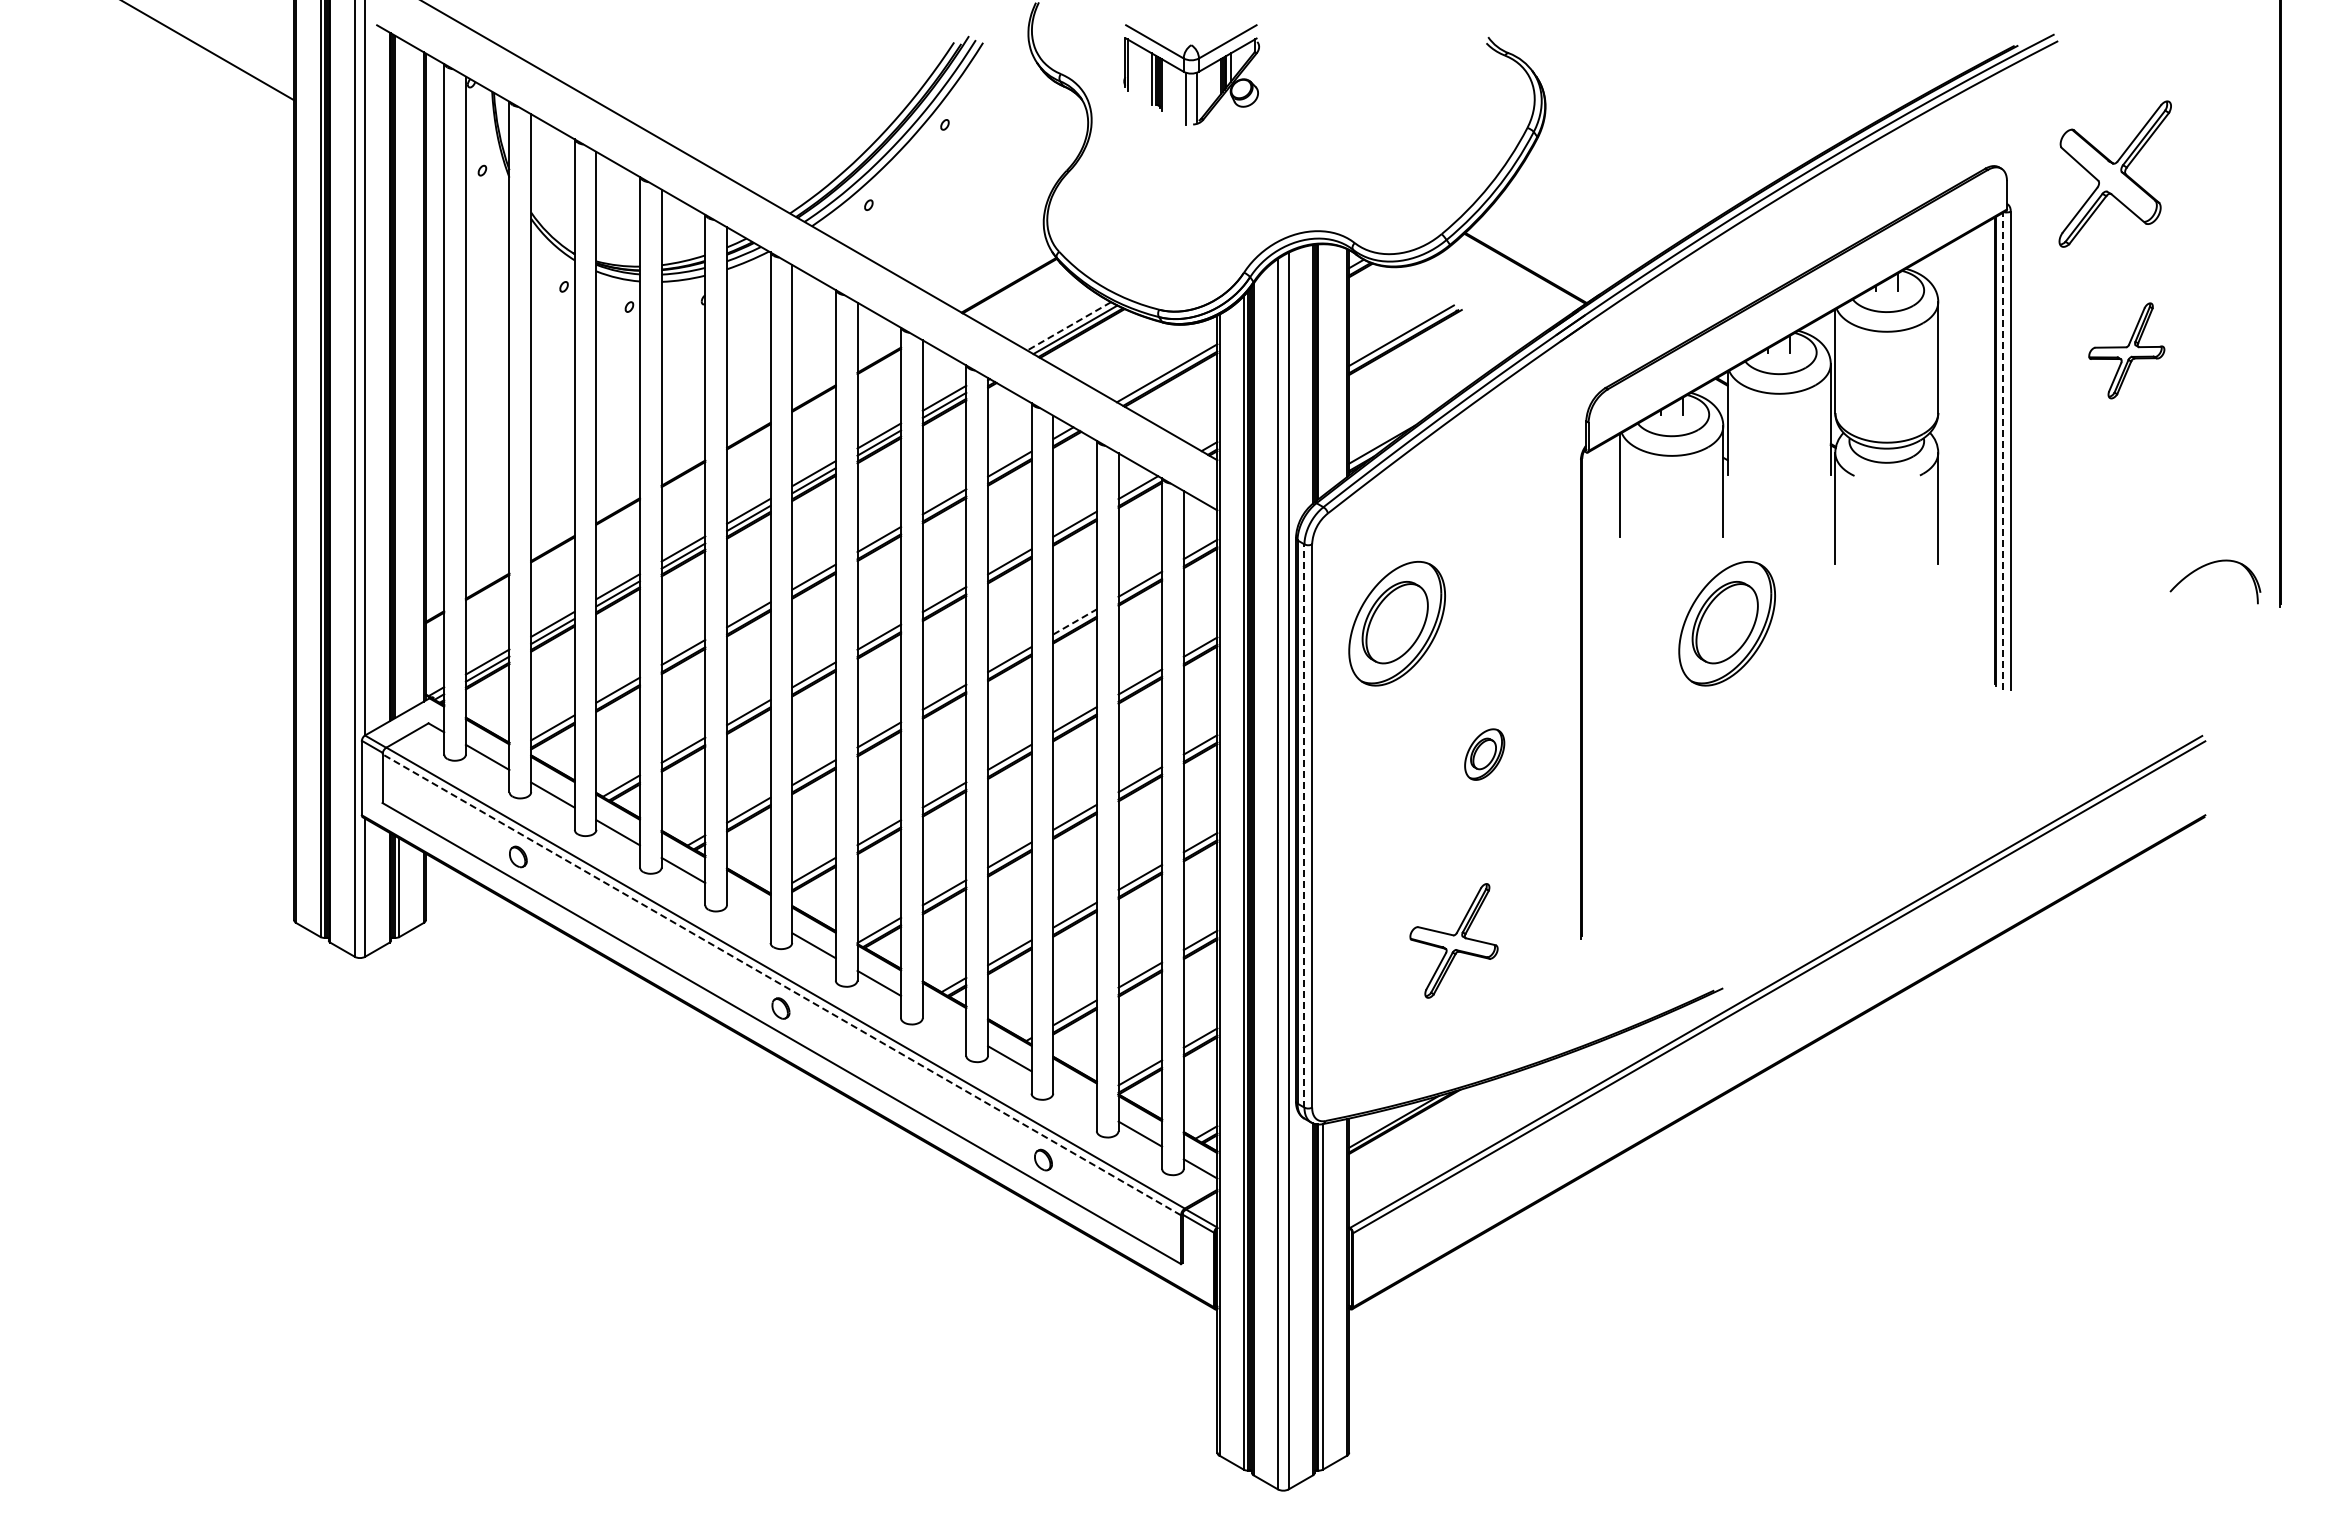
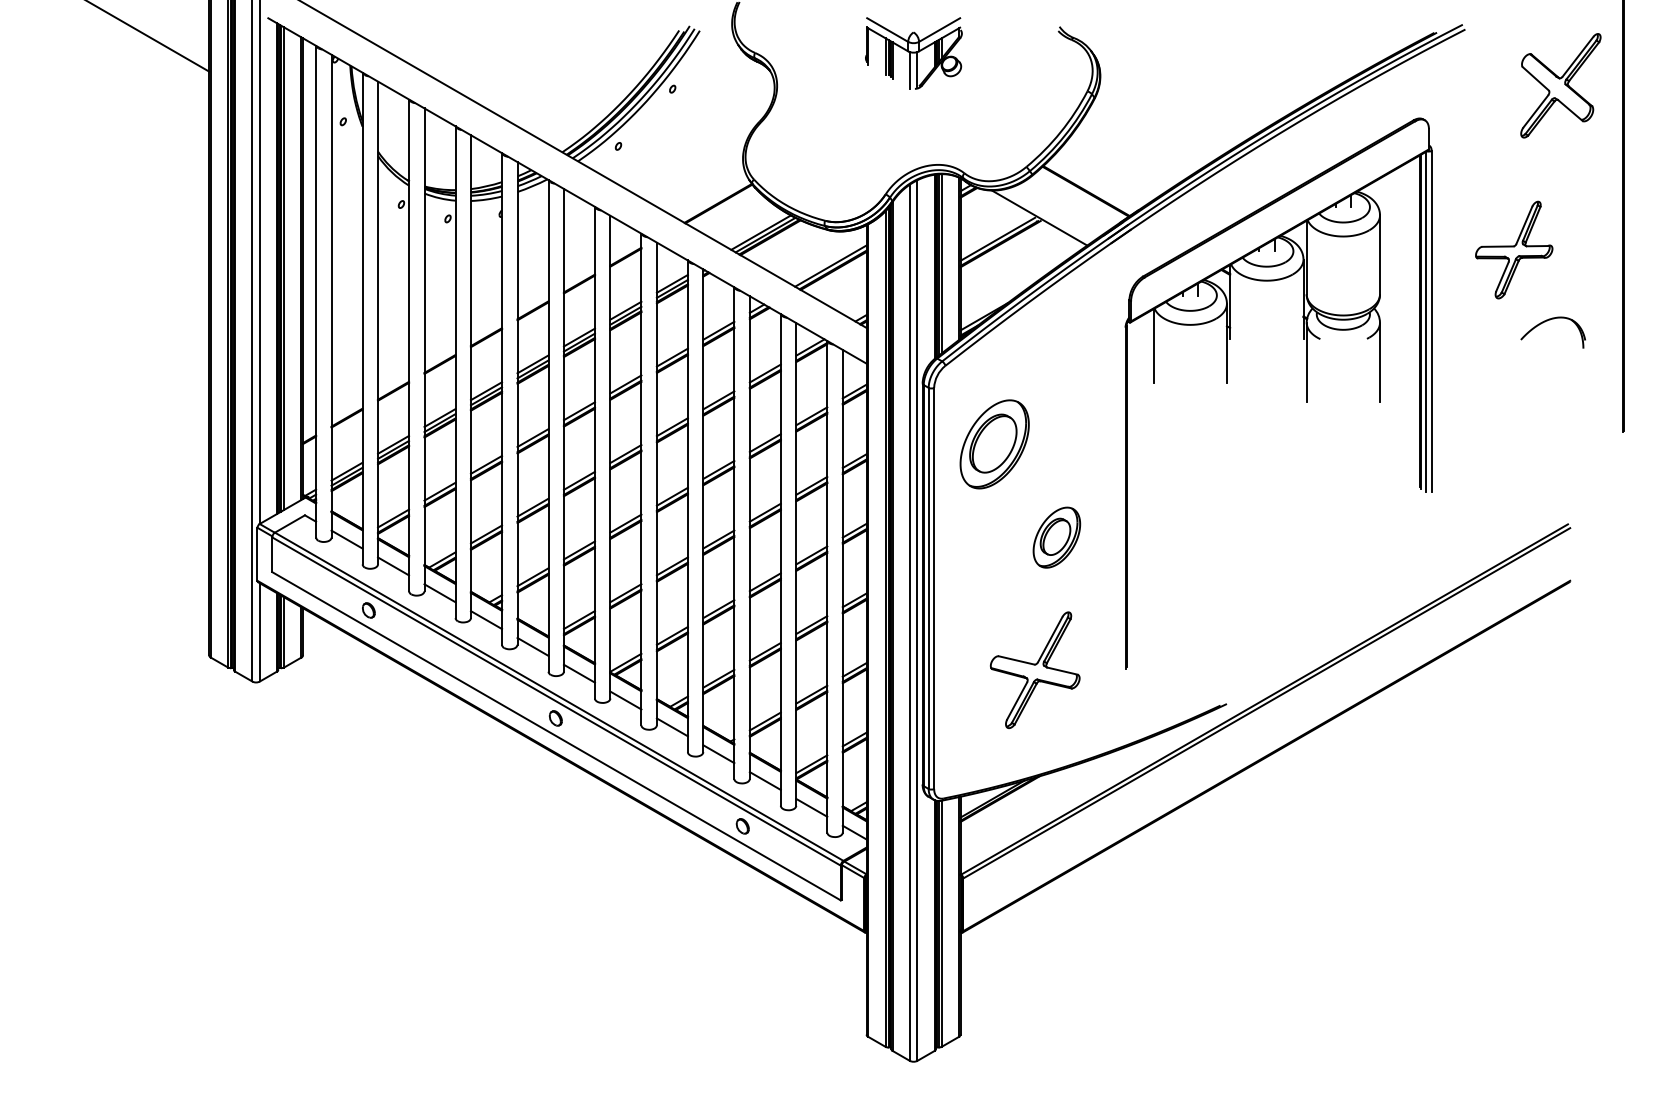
part: (1191, 74) -> (913, 53), moved
part: (2114, 173) -> (1560, 85), moved
line: (1460, 305) -> (1039, 217), added
line: (1068, 326) -> (760, 232), dashed -> solid
part: (2126, 350) -> (1514, 249), size x1.43
line: (1322, 369) -> (941, 263), added
line: (399, 376) -> (284, 268), added
line: (2003, 451) -> (1426, 321), dashed -> solid
part: (2210, 564) -> (1549, 320), moved
line: (1075, 621) -> (765, 442), dashed -> solid
part: (1726, 623) -> (1229, 444), removed
part: (1484, 754) -> (1056, 537), size x1.67
line: (1304, 825) -> (928, 588), dashed -> solid
line: (748, 907) -> (532, 646), added
part: (1453, 940) -> (1034, 669), size x1.43
line: (781, 984) -> (556, 701), dashed -> solid
line: (944, 1020) -> (672, 726), added
line: (1074, 1096) -> (764, 781), added

